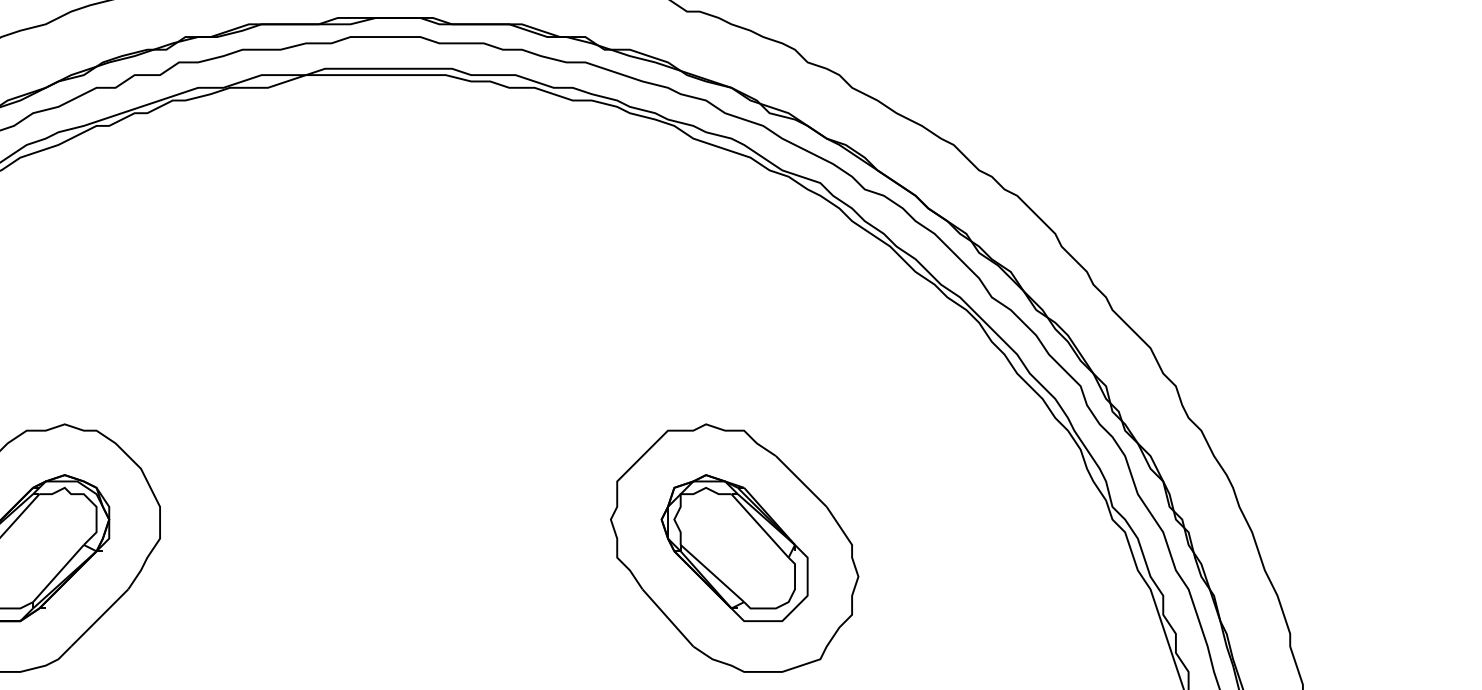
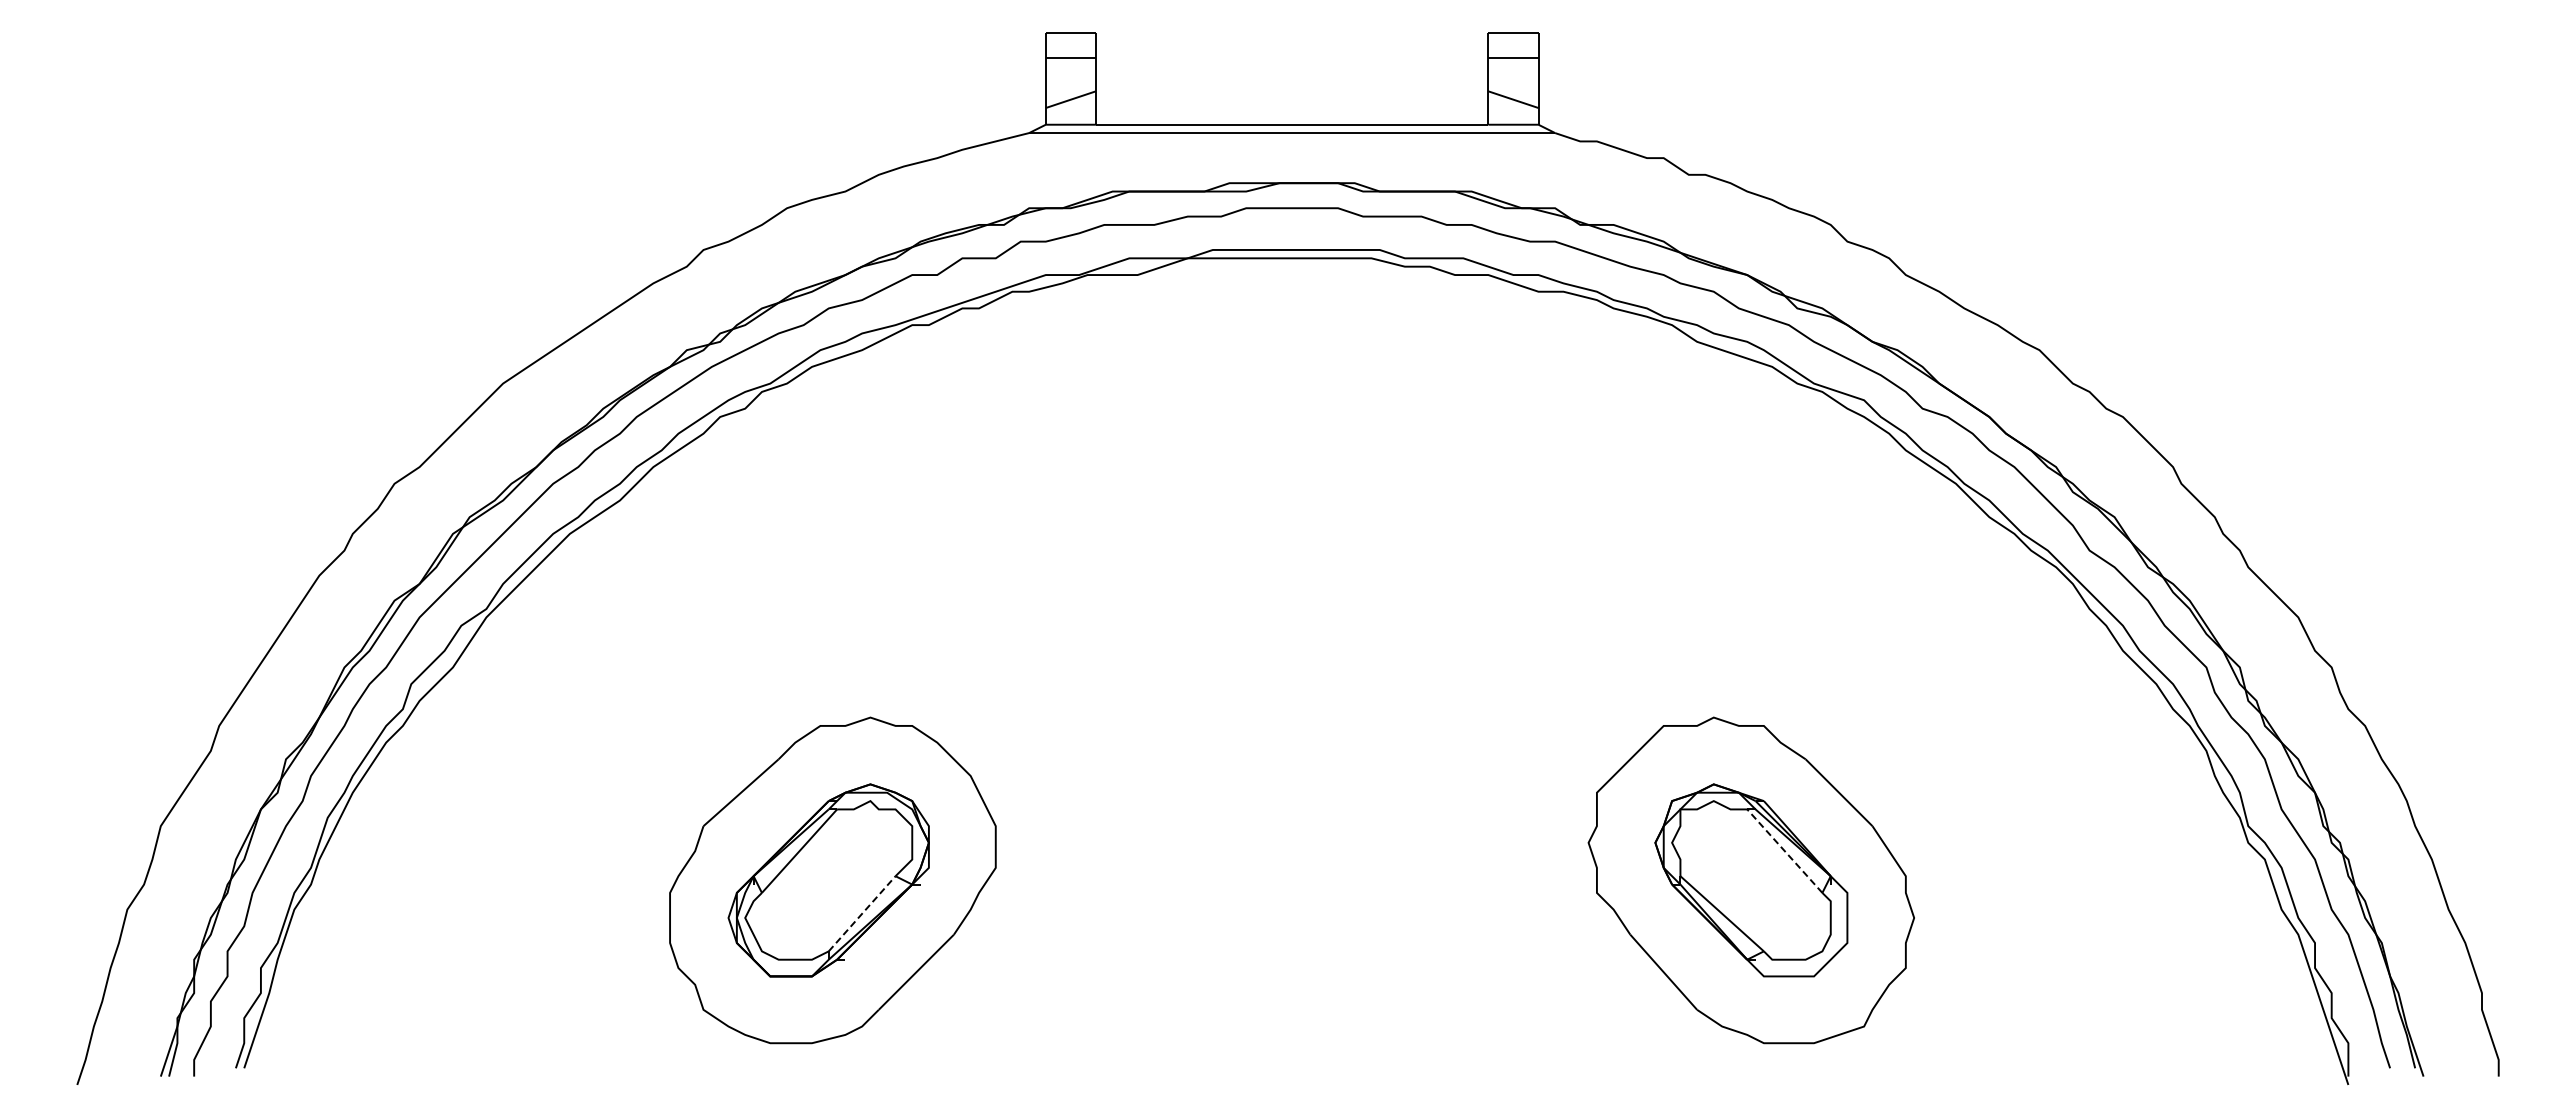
line: (759, 525) -> (1784, 850), solid -> dashed
line: (58, 573) -> (862, 913), solid -> dashed

